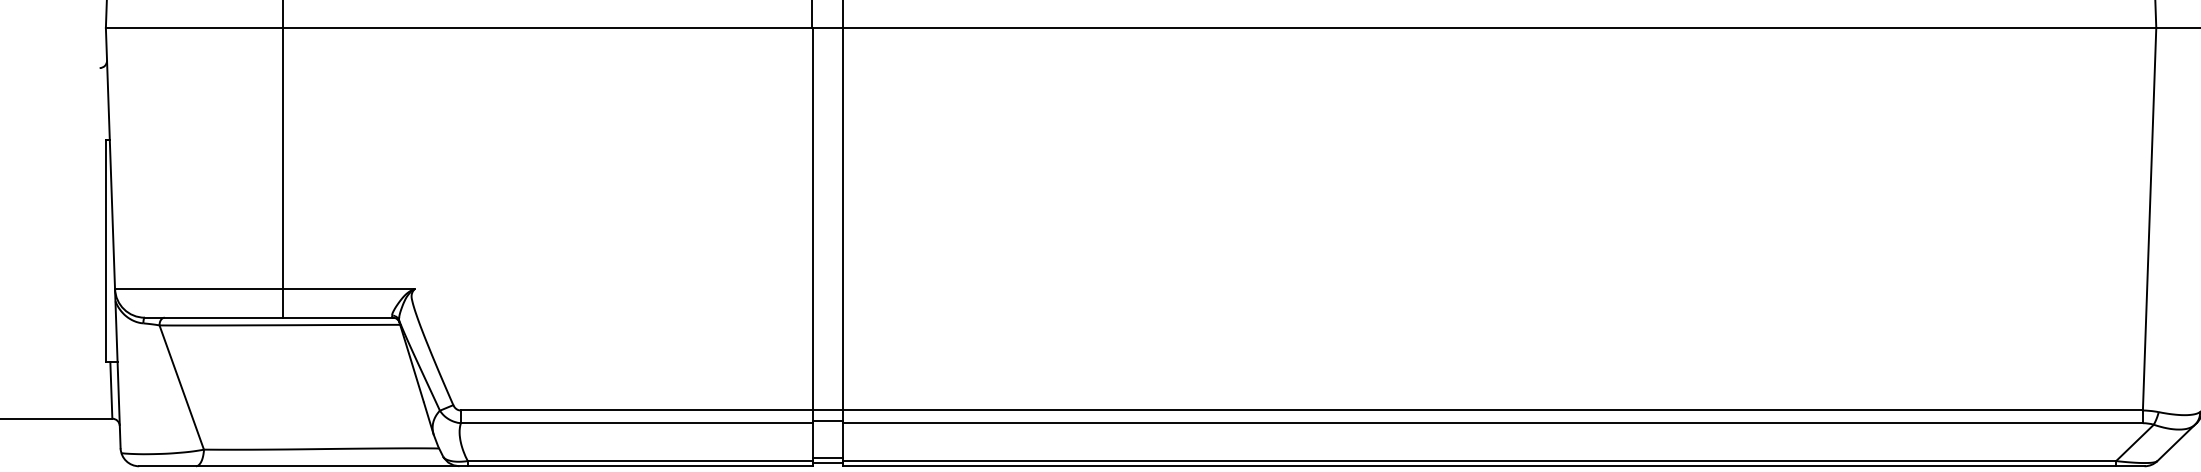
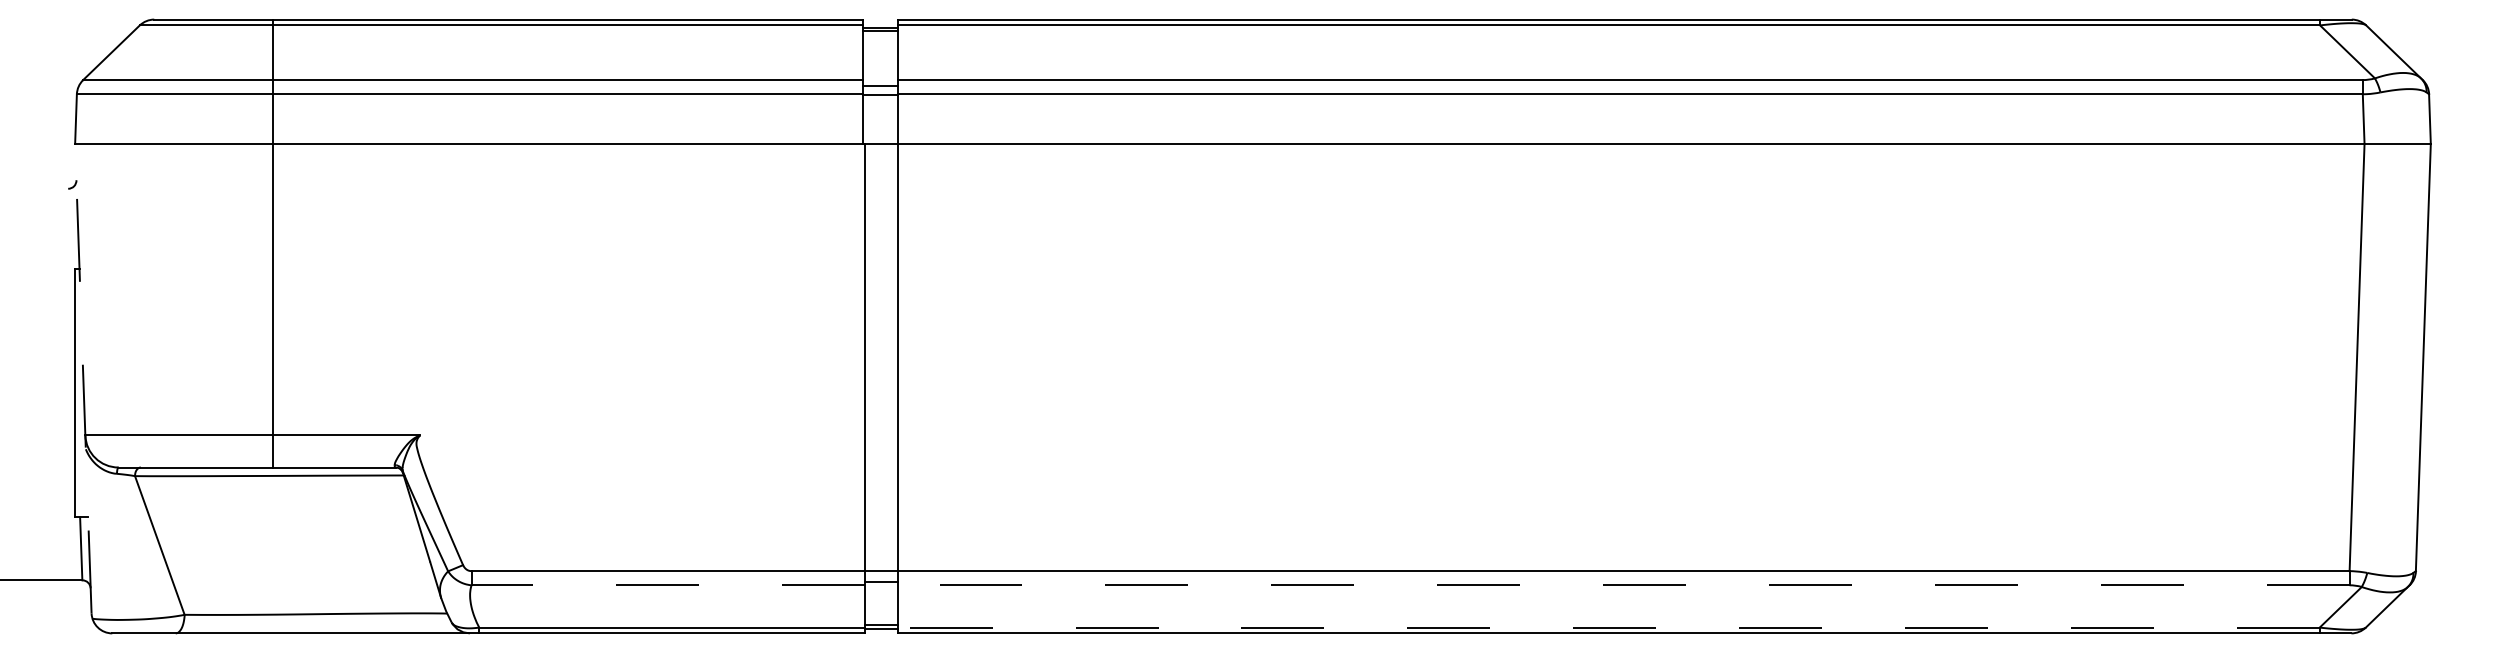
line: (113, 237) -> (83, 378), solid -> dashed
line: (637, 423) -> (668, 585), solid -> dashed
line: (1492, 423) -> (1623, 585), solid -> dashed
line: (1479, 460) -> (1608, 627), solid -> dashed

